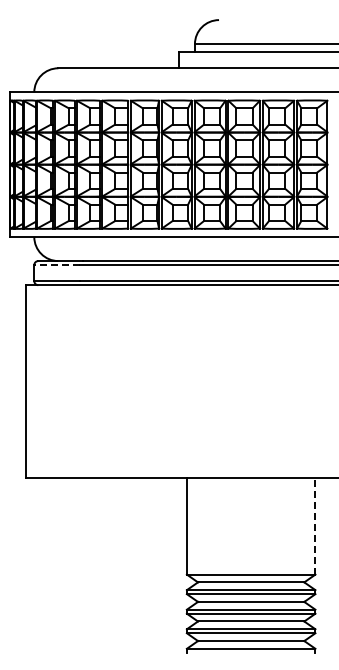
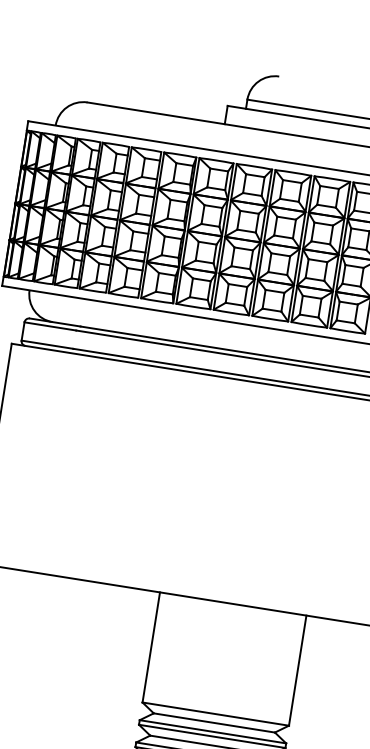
line: (56, 265) -> (49, 326), dashed -> solid
line: (315, 525) -> (297, 669), dashed -> solid

